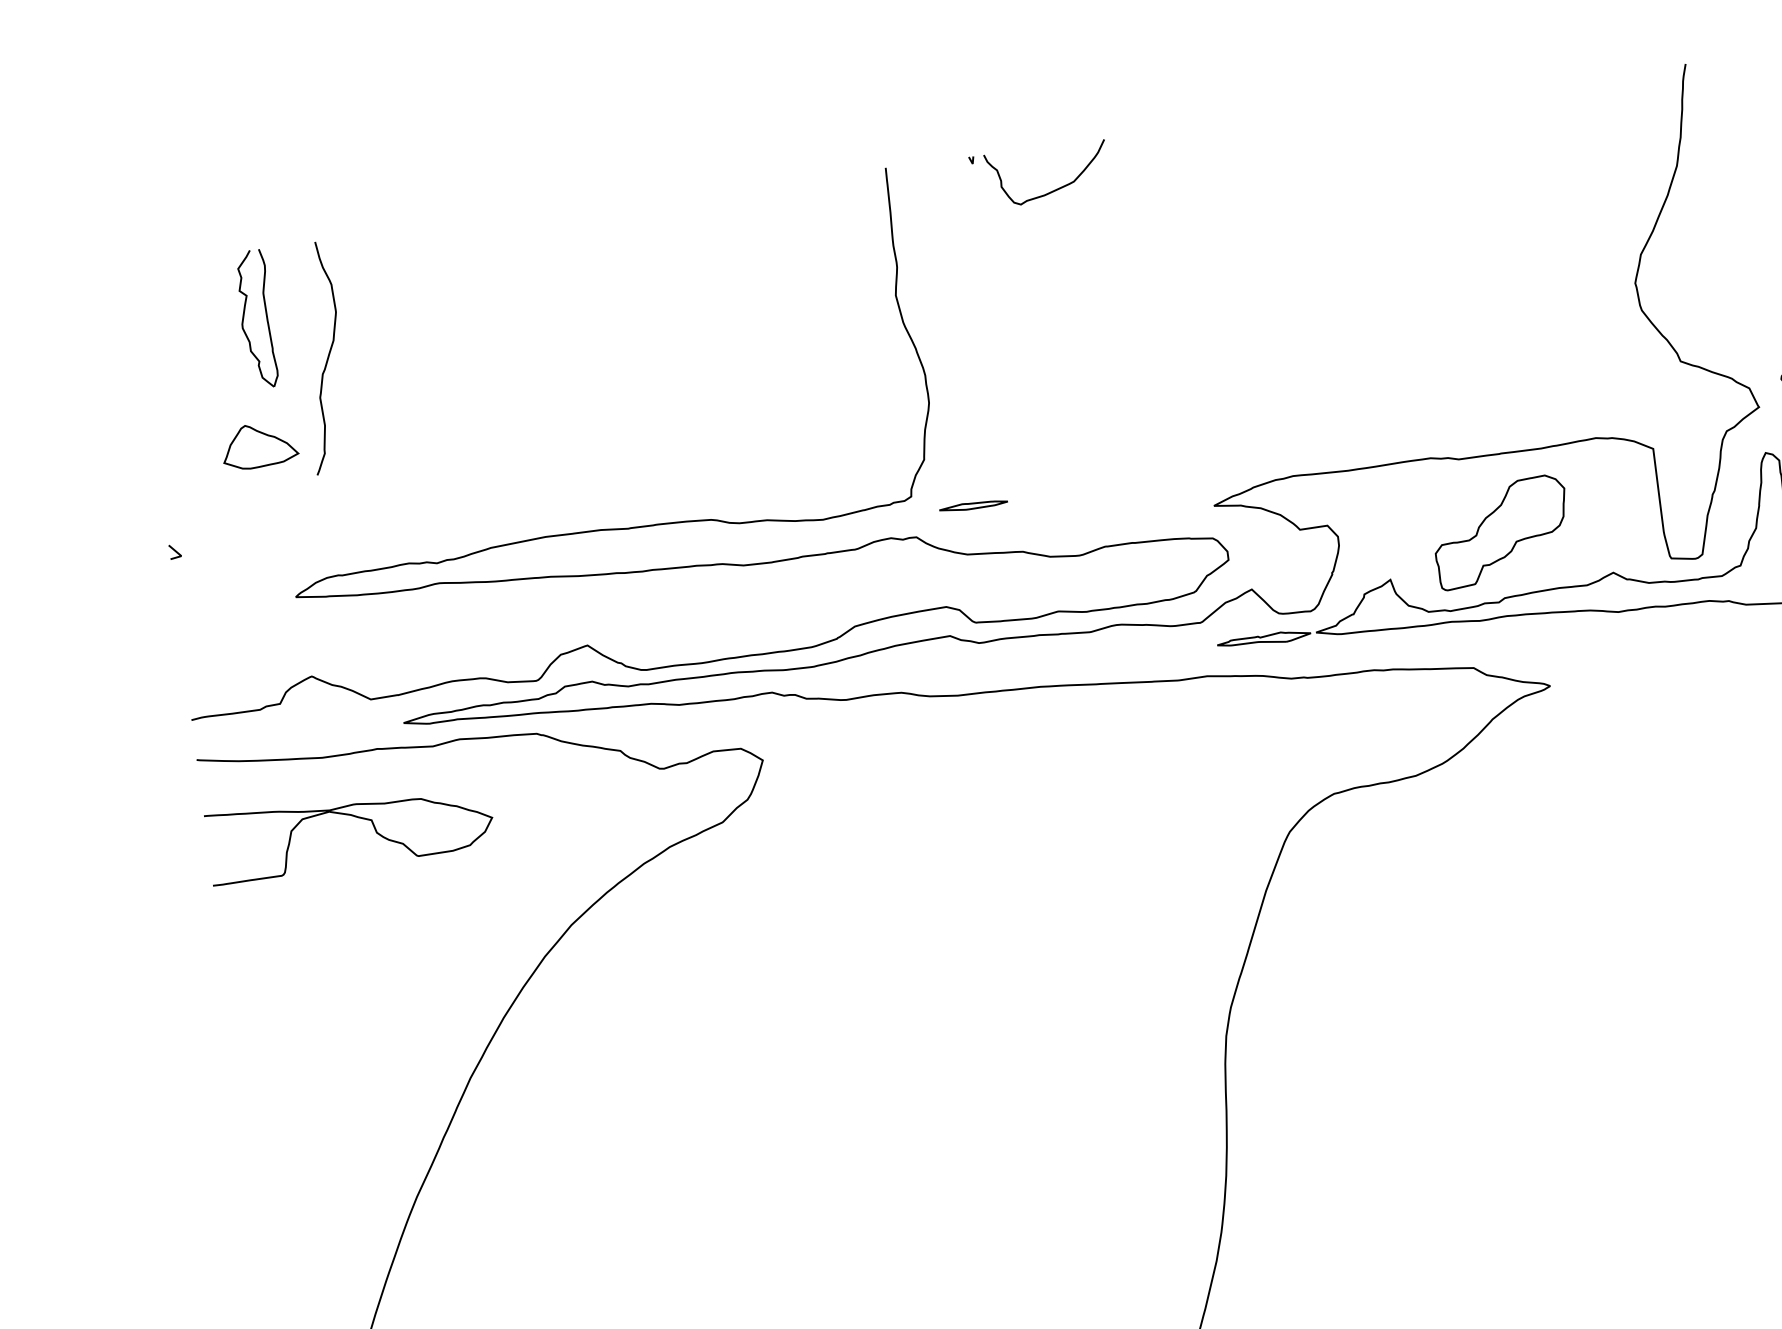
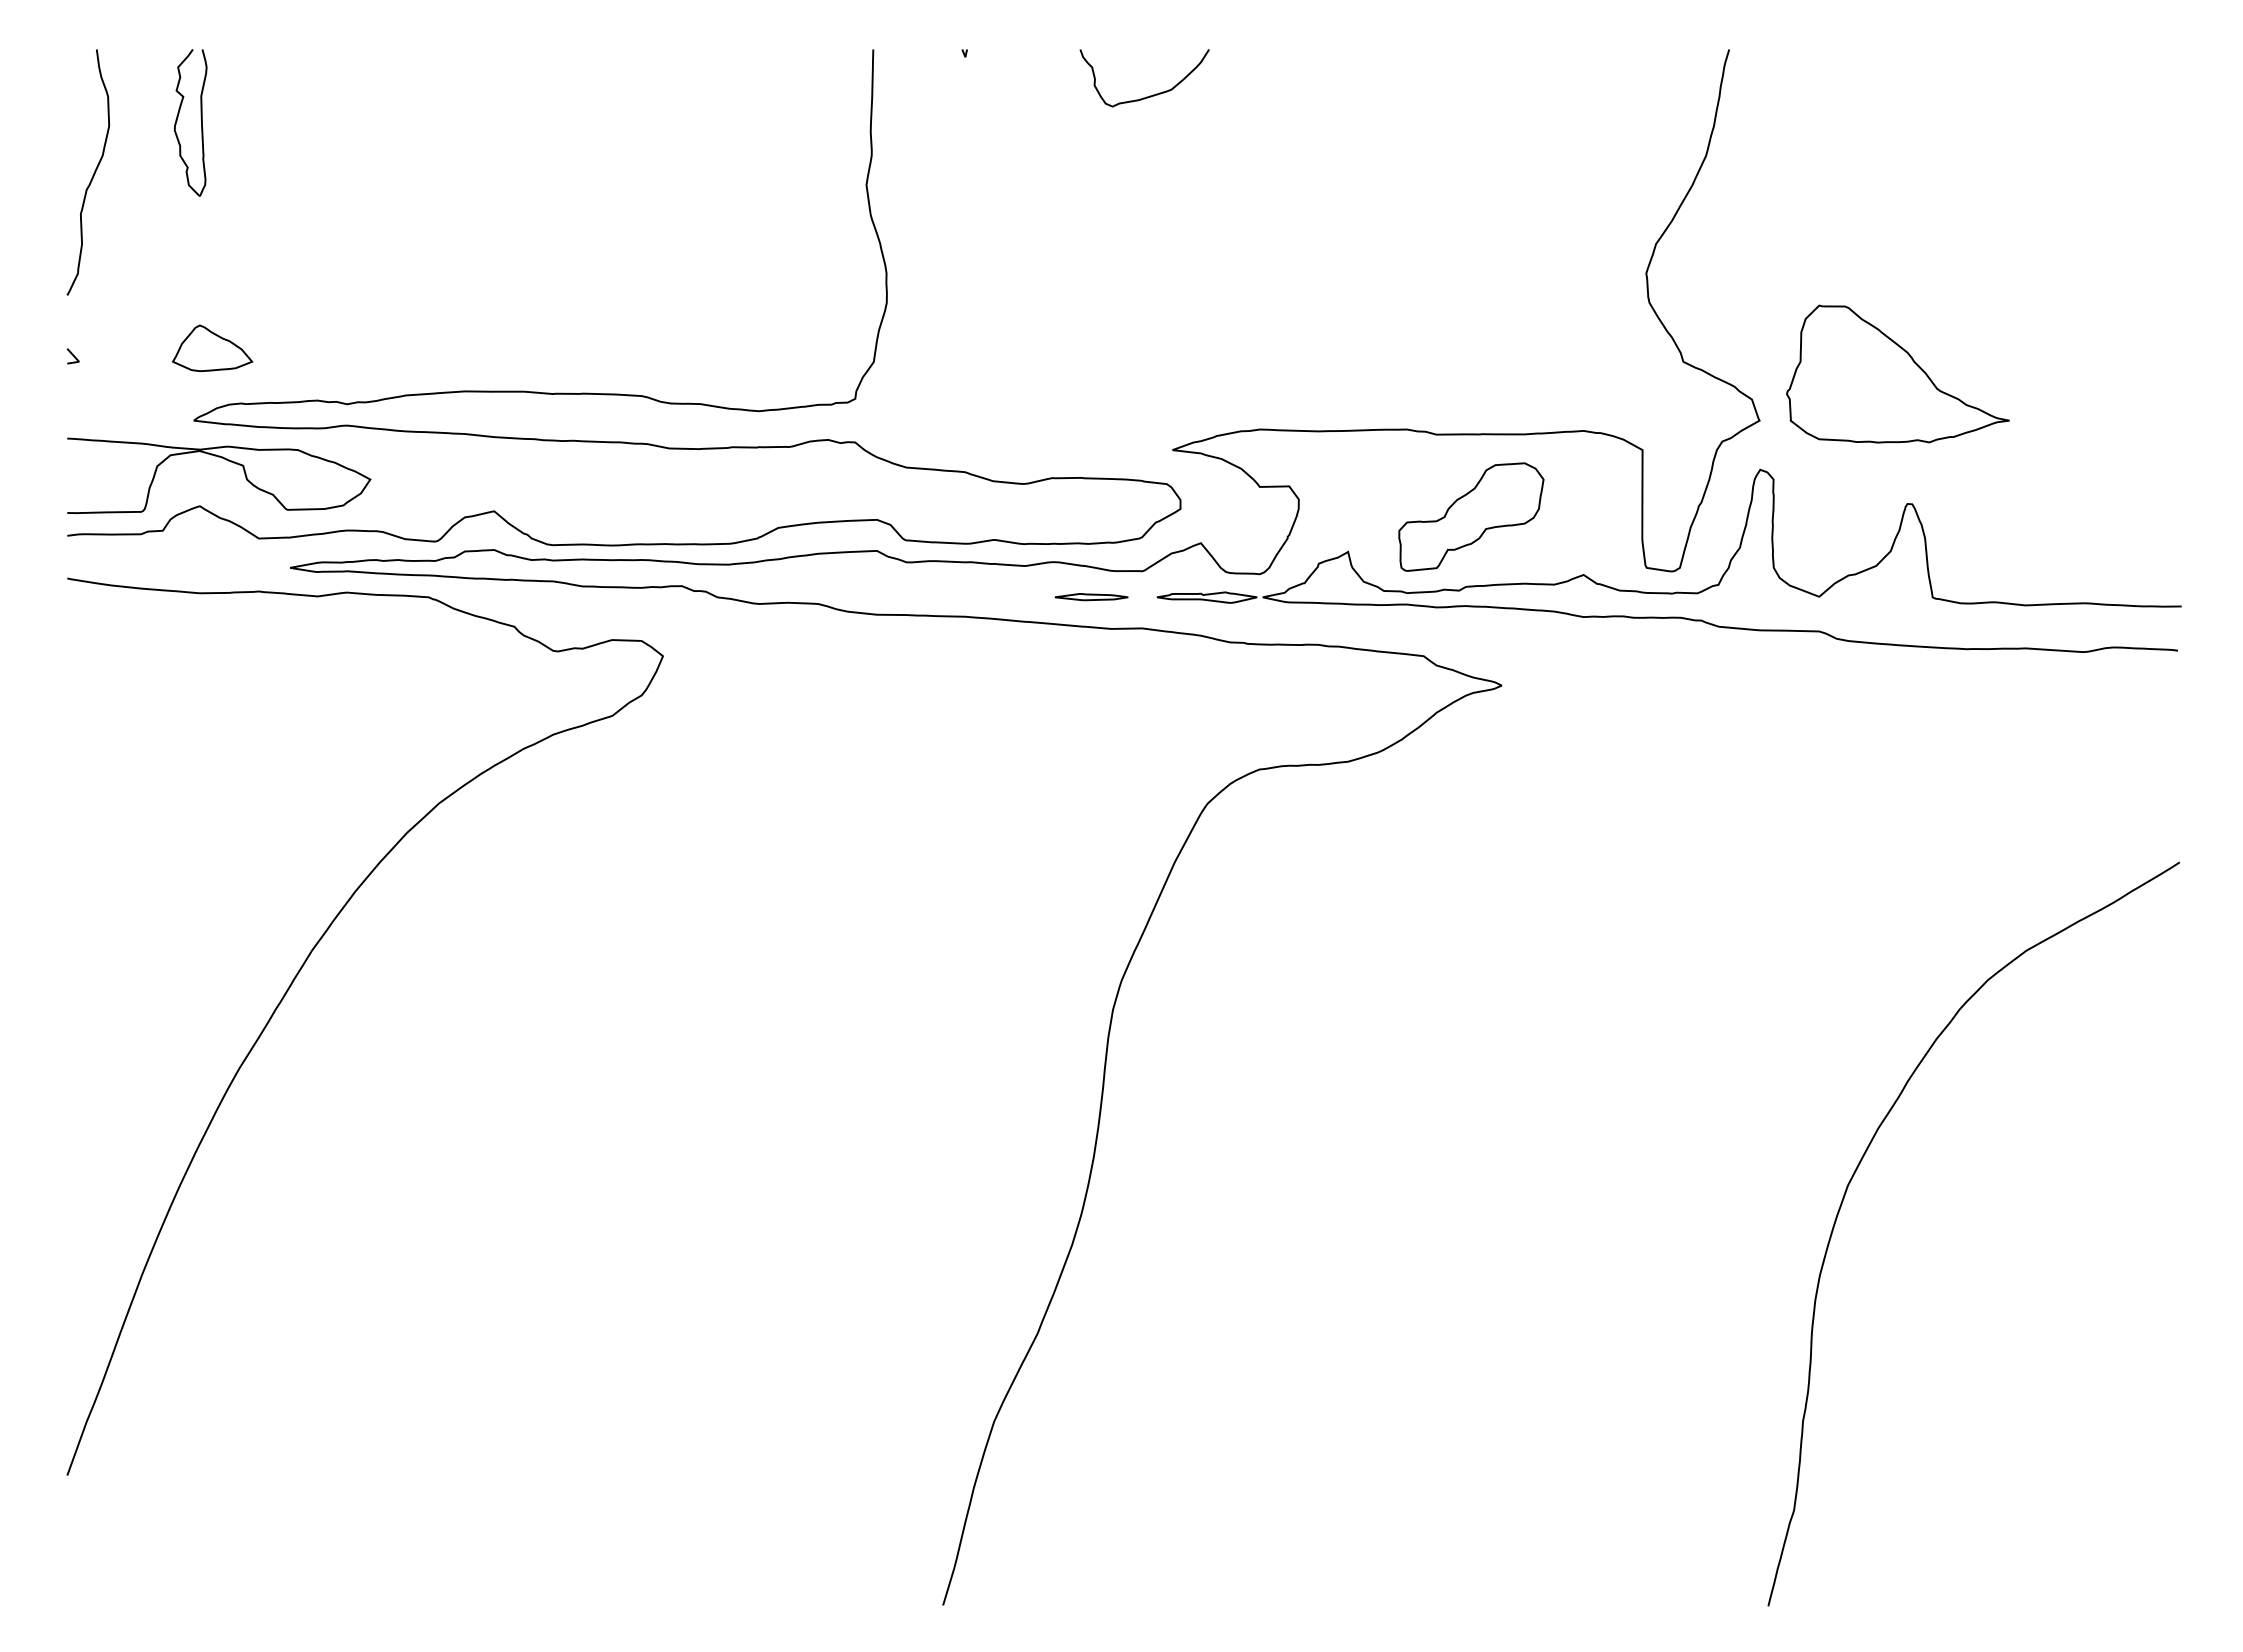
curve: (1054, 189) -> (1149, 95), moved
curve: (326, 360) -> (92, 175), moved
part: (259, 445) -> (212, 348), moved
part: (973, 506) -> (1091, 597), moved
curve: (355, 817) -> (226, 460), moved

